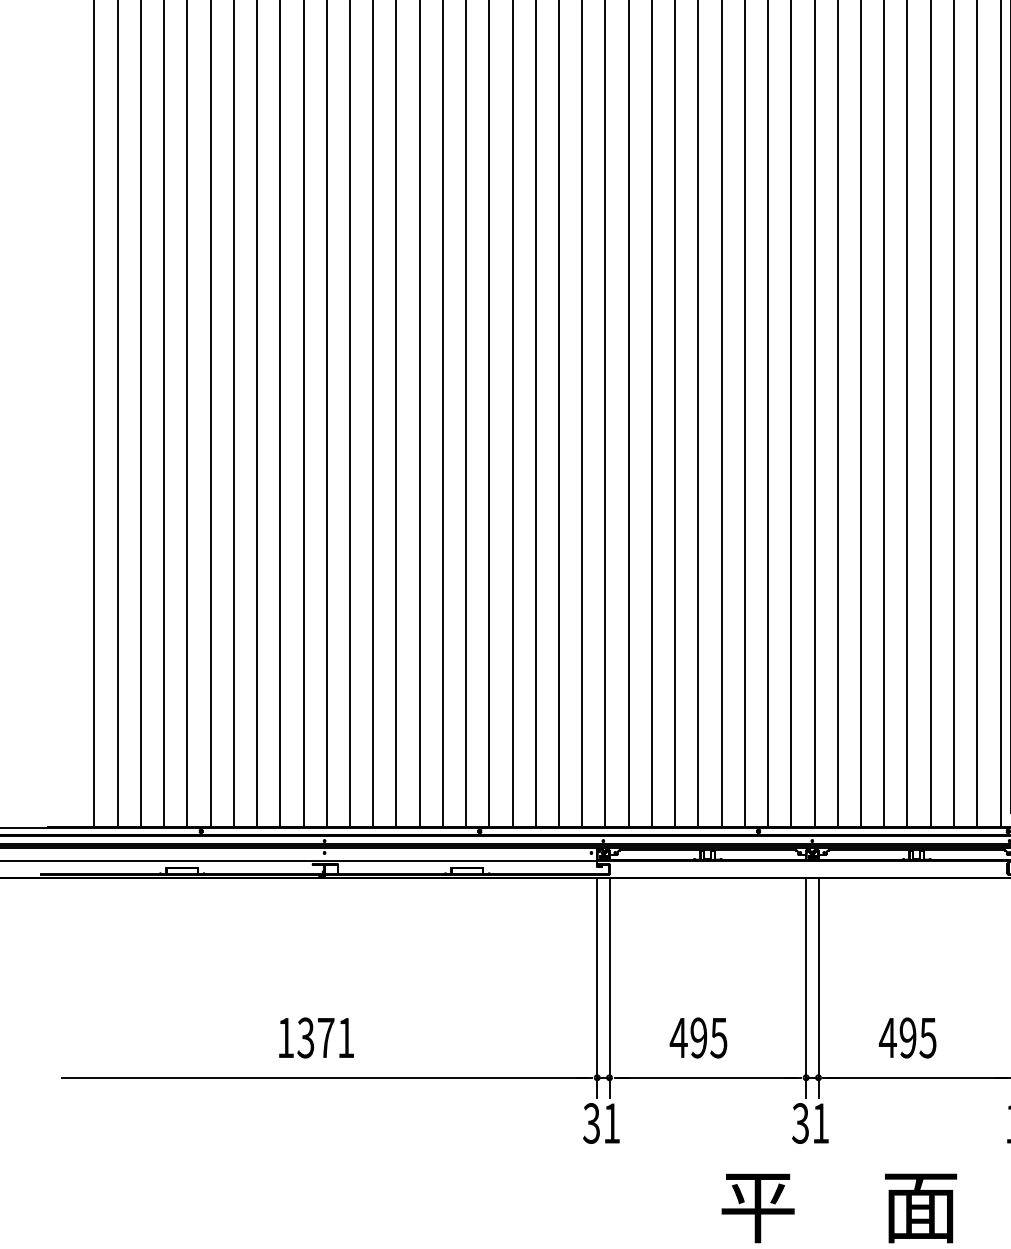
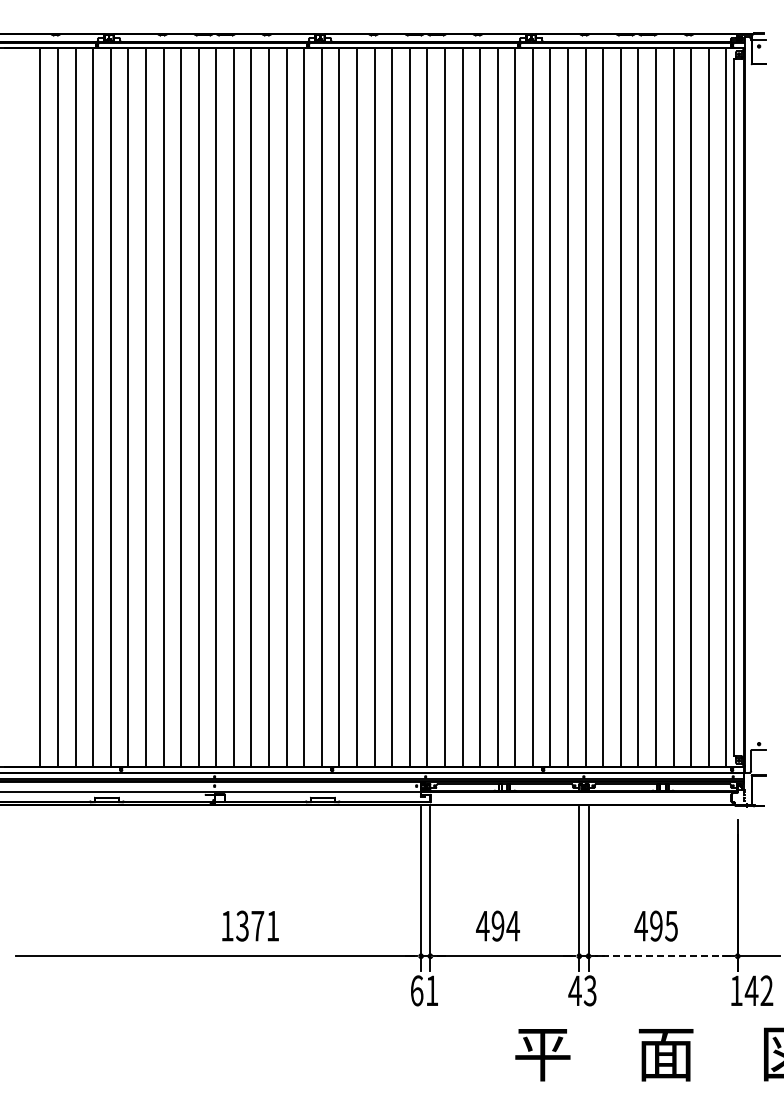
text: (316, 1037) -> (250, 925), moved
text: (719, 1038) -> (513, 926), 495 -> 494
line: (916, 1078) -> (662, 956), solid -> dashed
text: (591, 1122) -> (416, 990), 31 -> 61
text: (810, 1122) -> (582, 990), 31 -> 43

